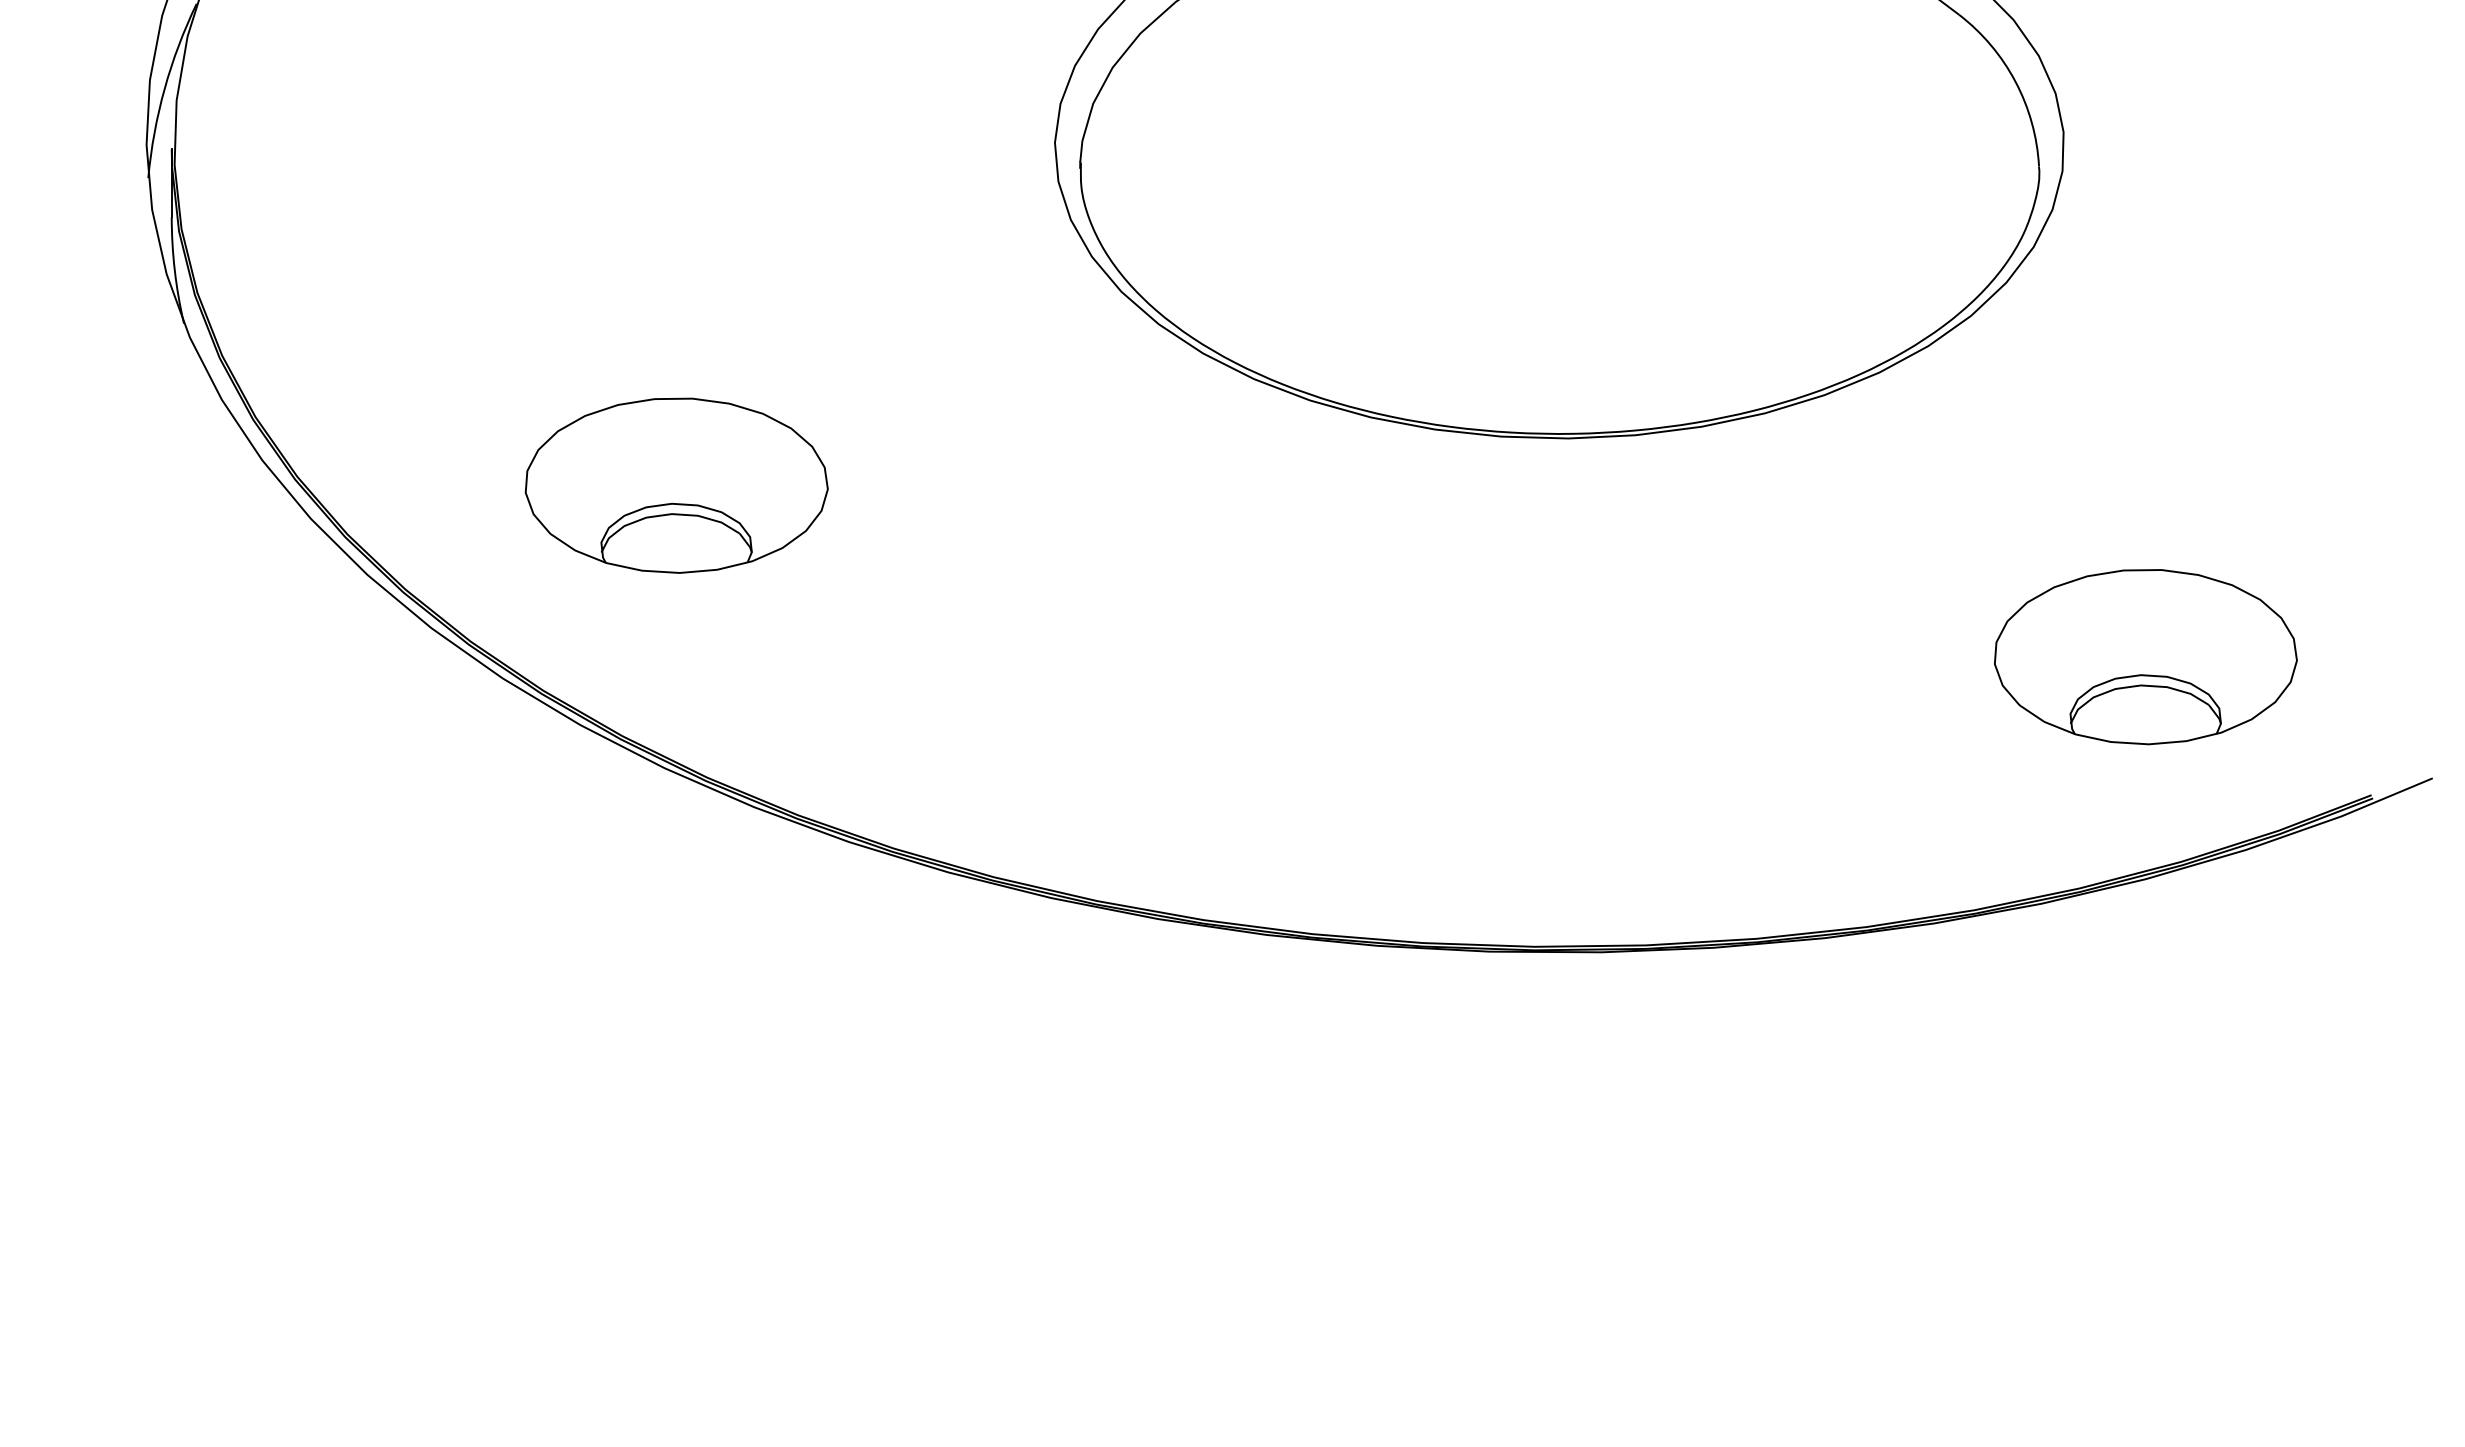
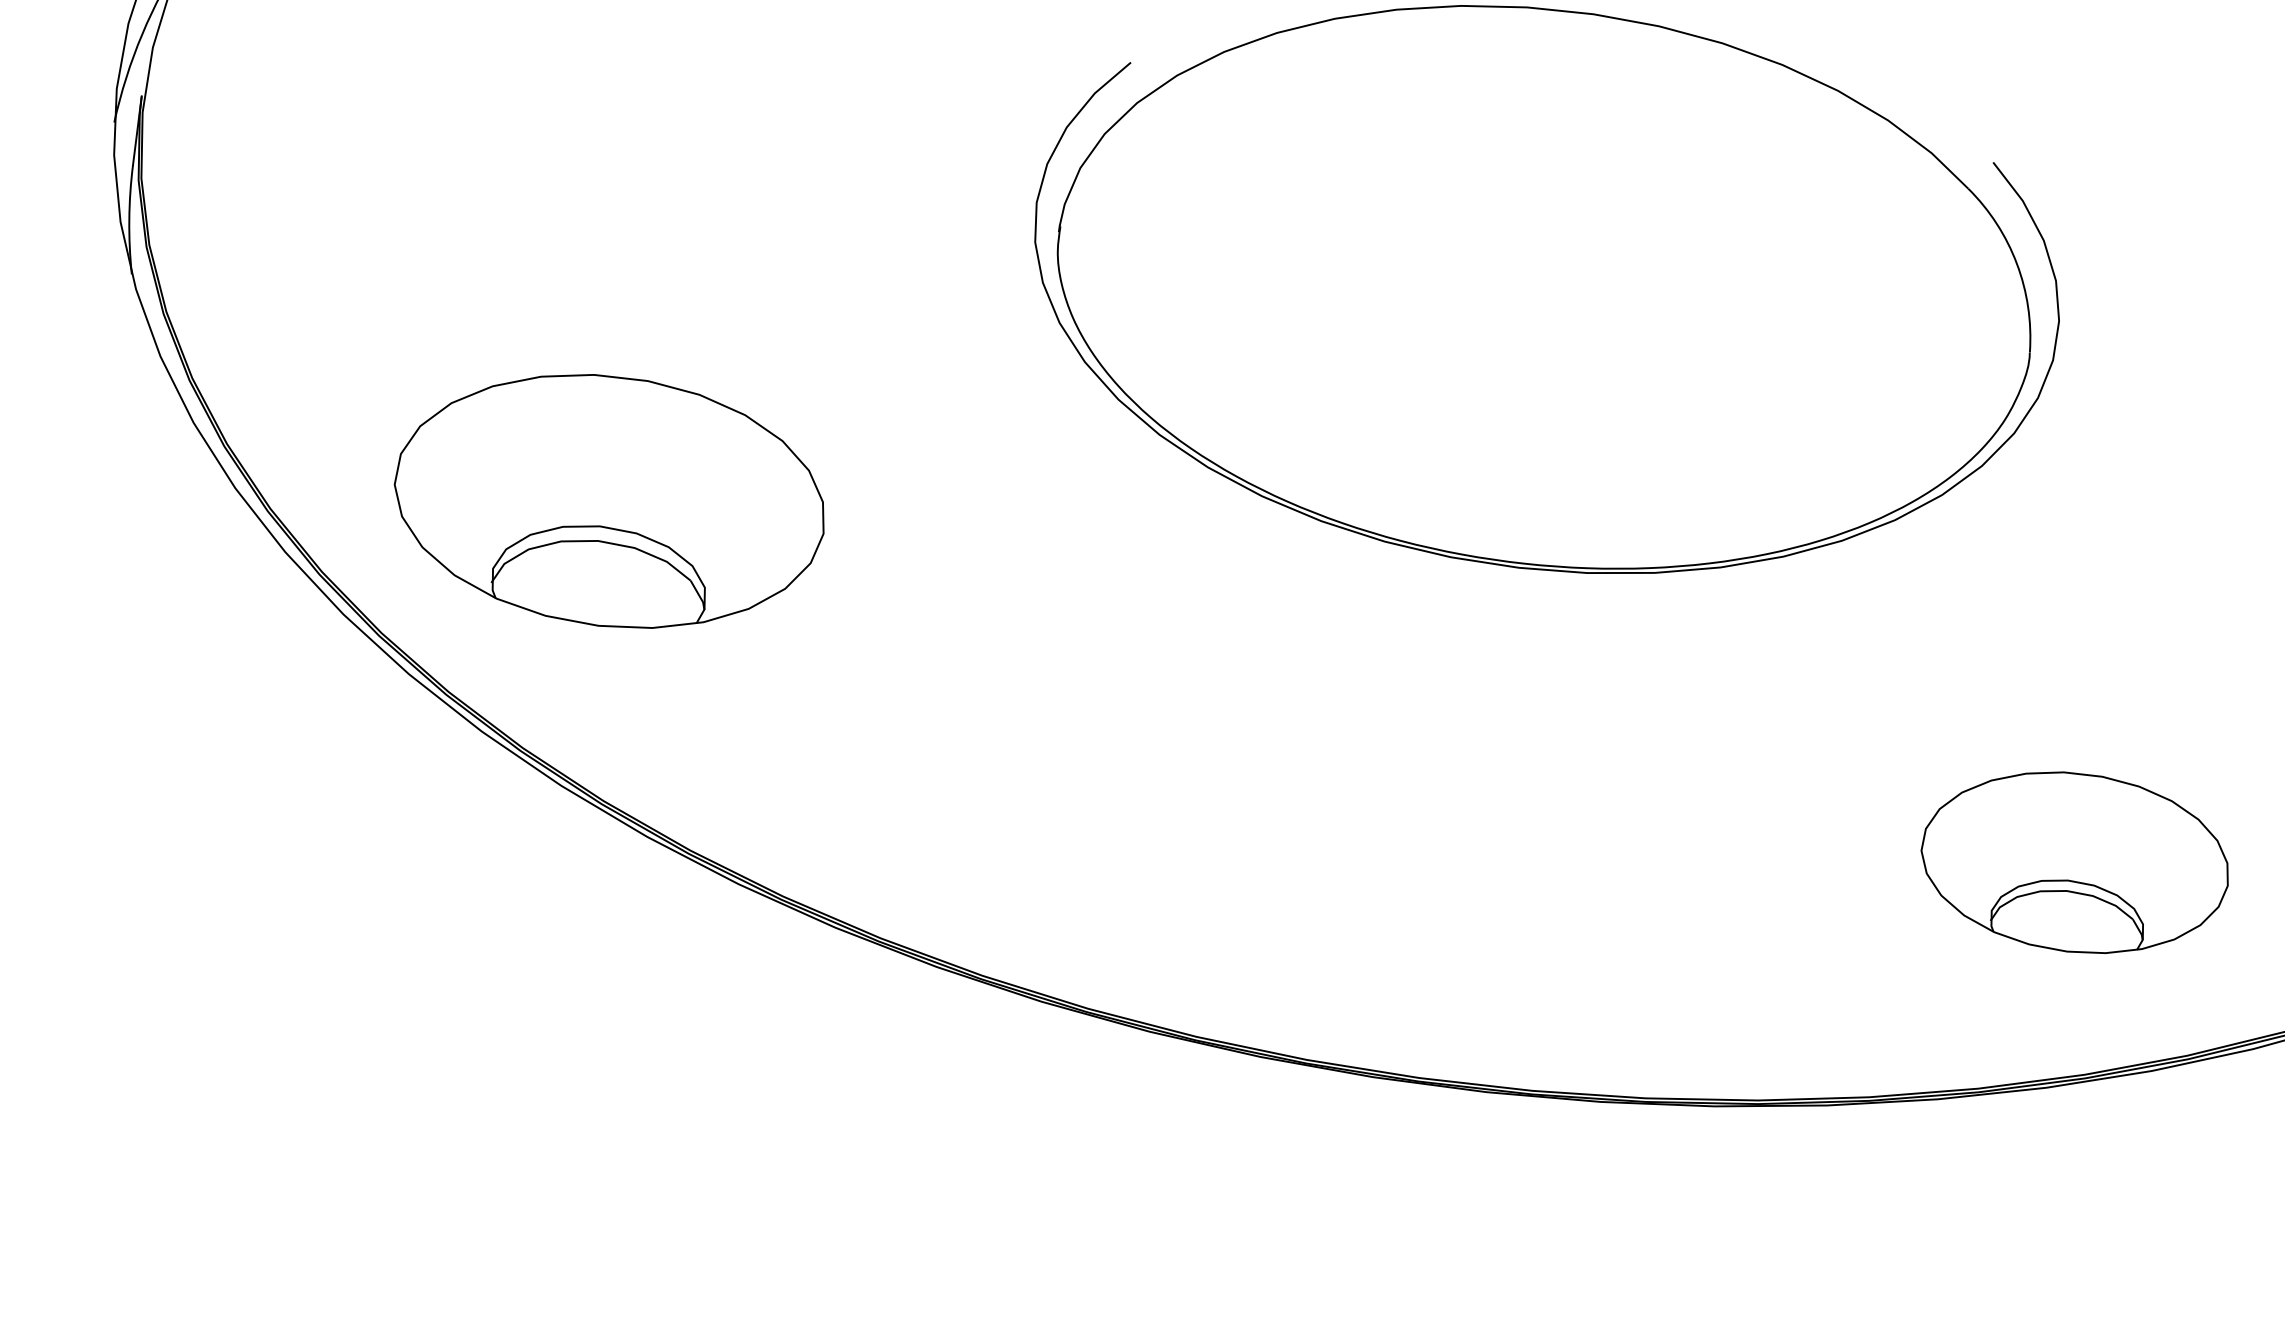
part: (676, 485) -> (609, 501), size x1.4

